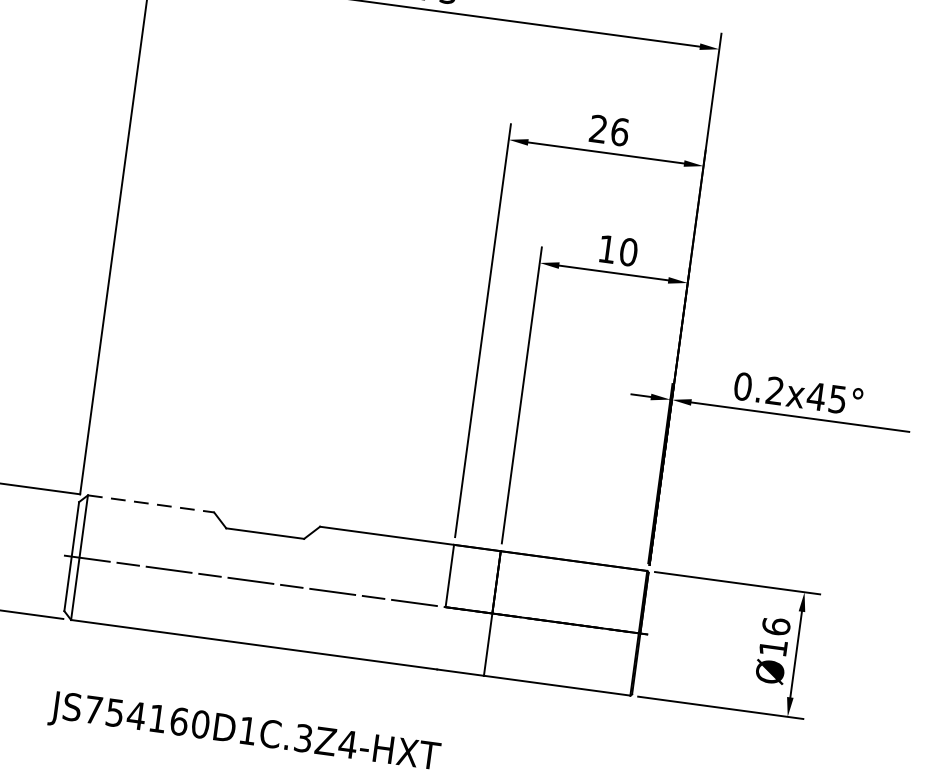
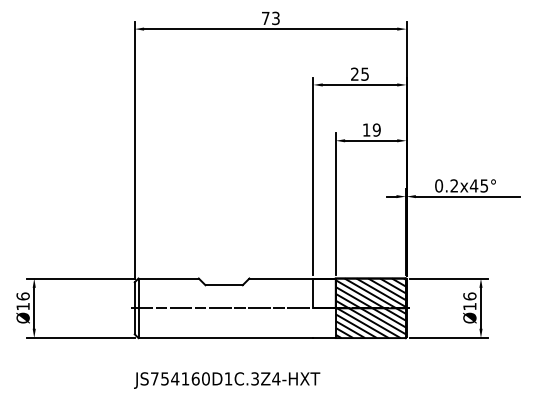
text: (620, 130) -> (365, 73), 26 -> 25
text: (628, 250) -> (376, 129), 10 -> 19
line: (152, 504) -> (169, 278), dashed -> solid
hatch: (564, 623) -> (370, 308), added

